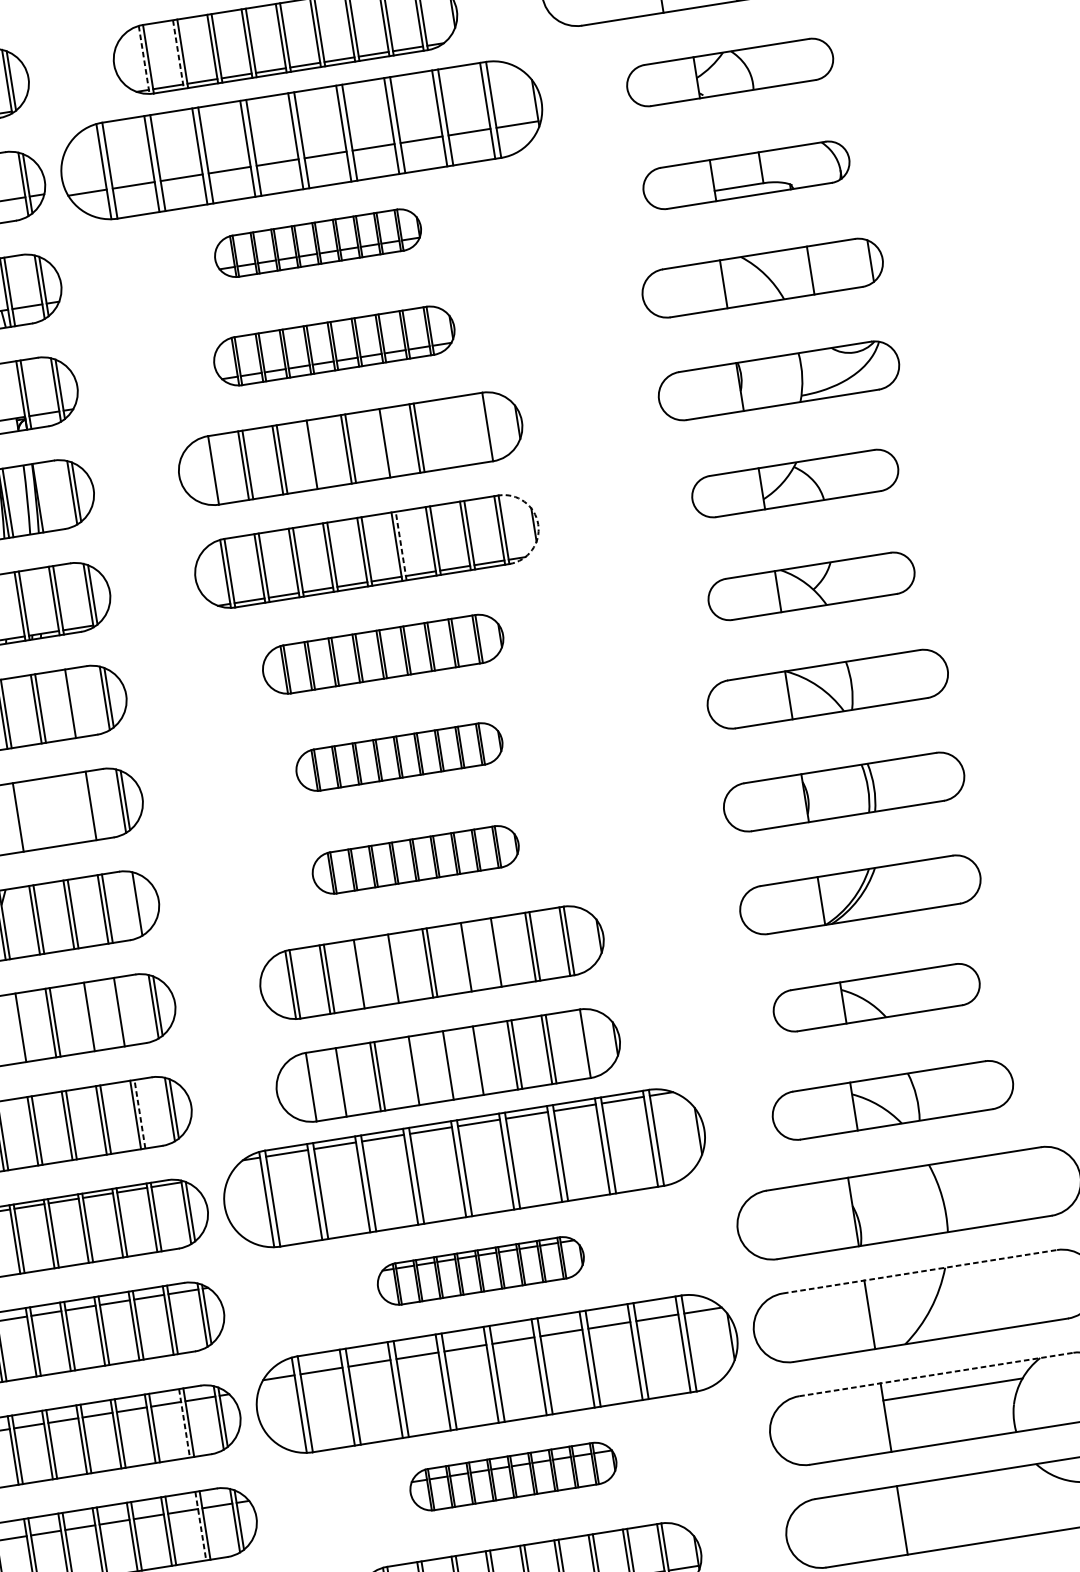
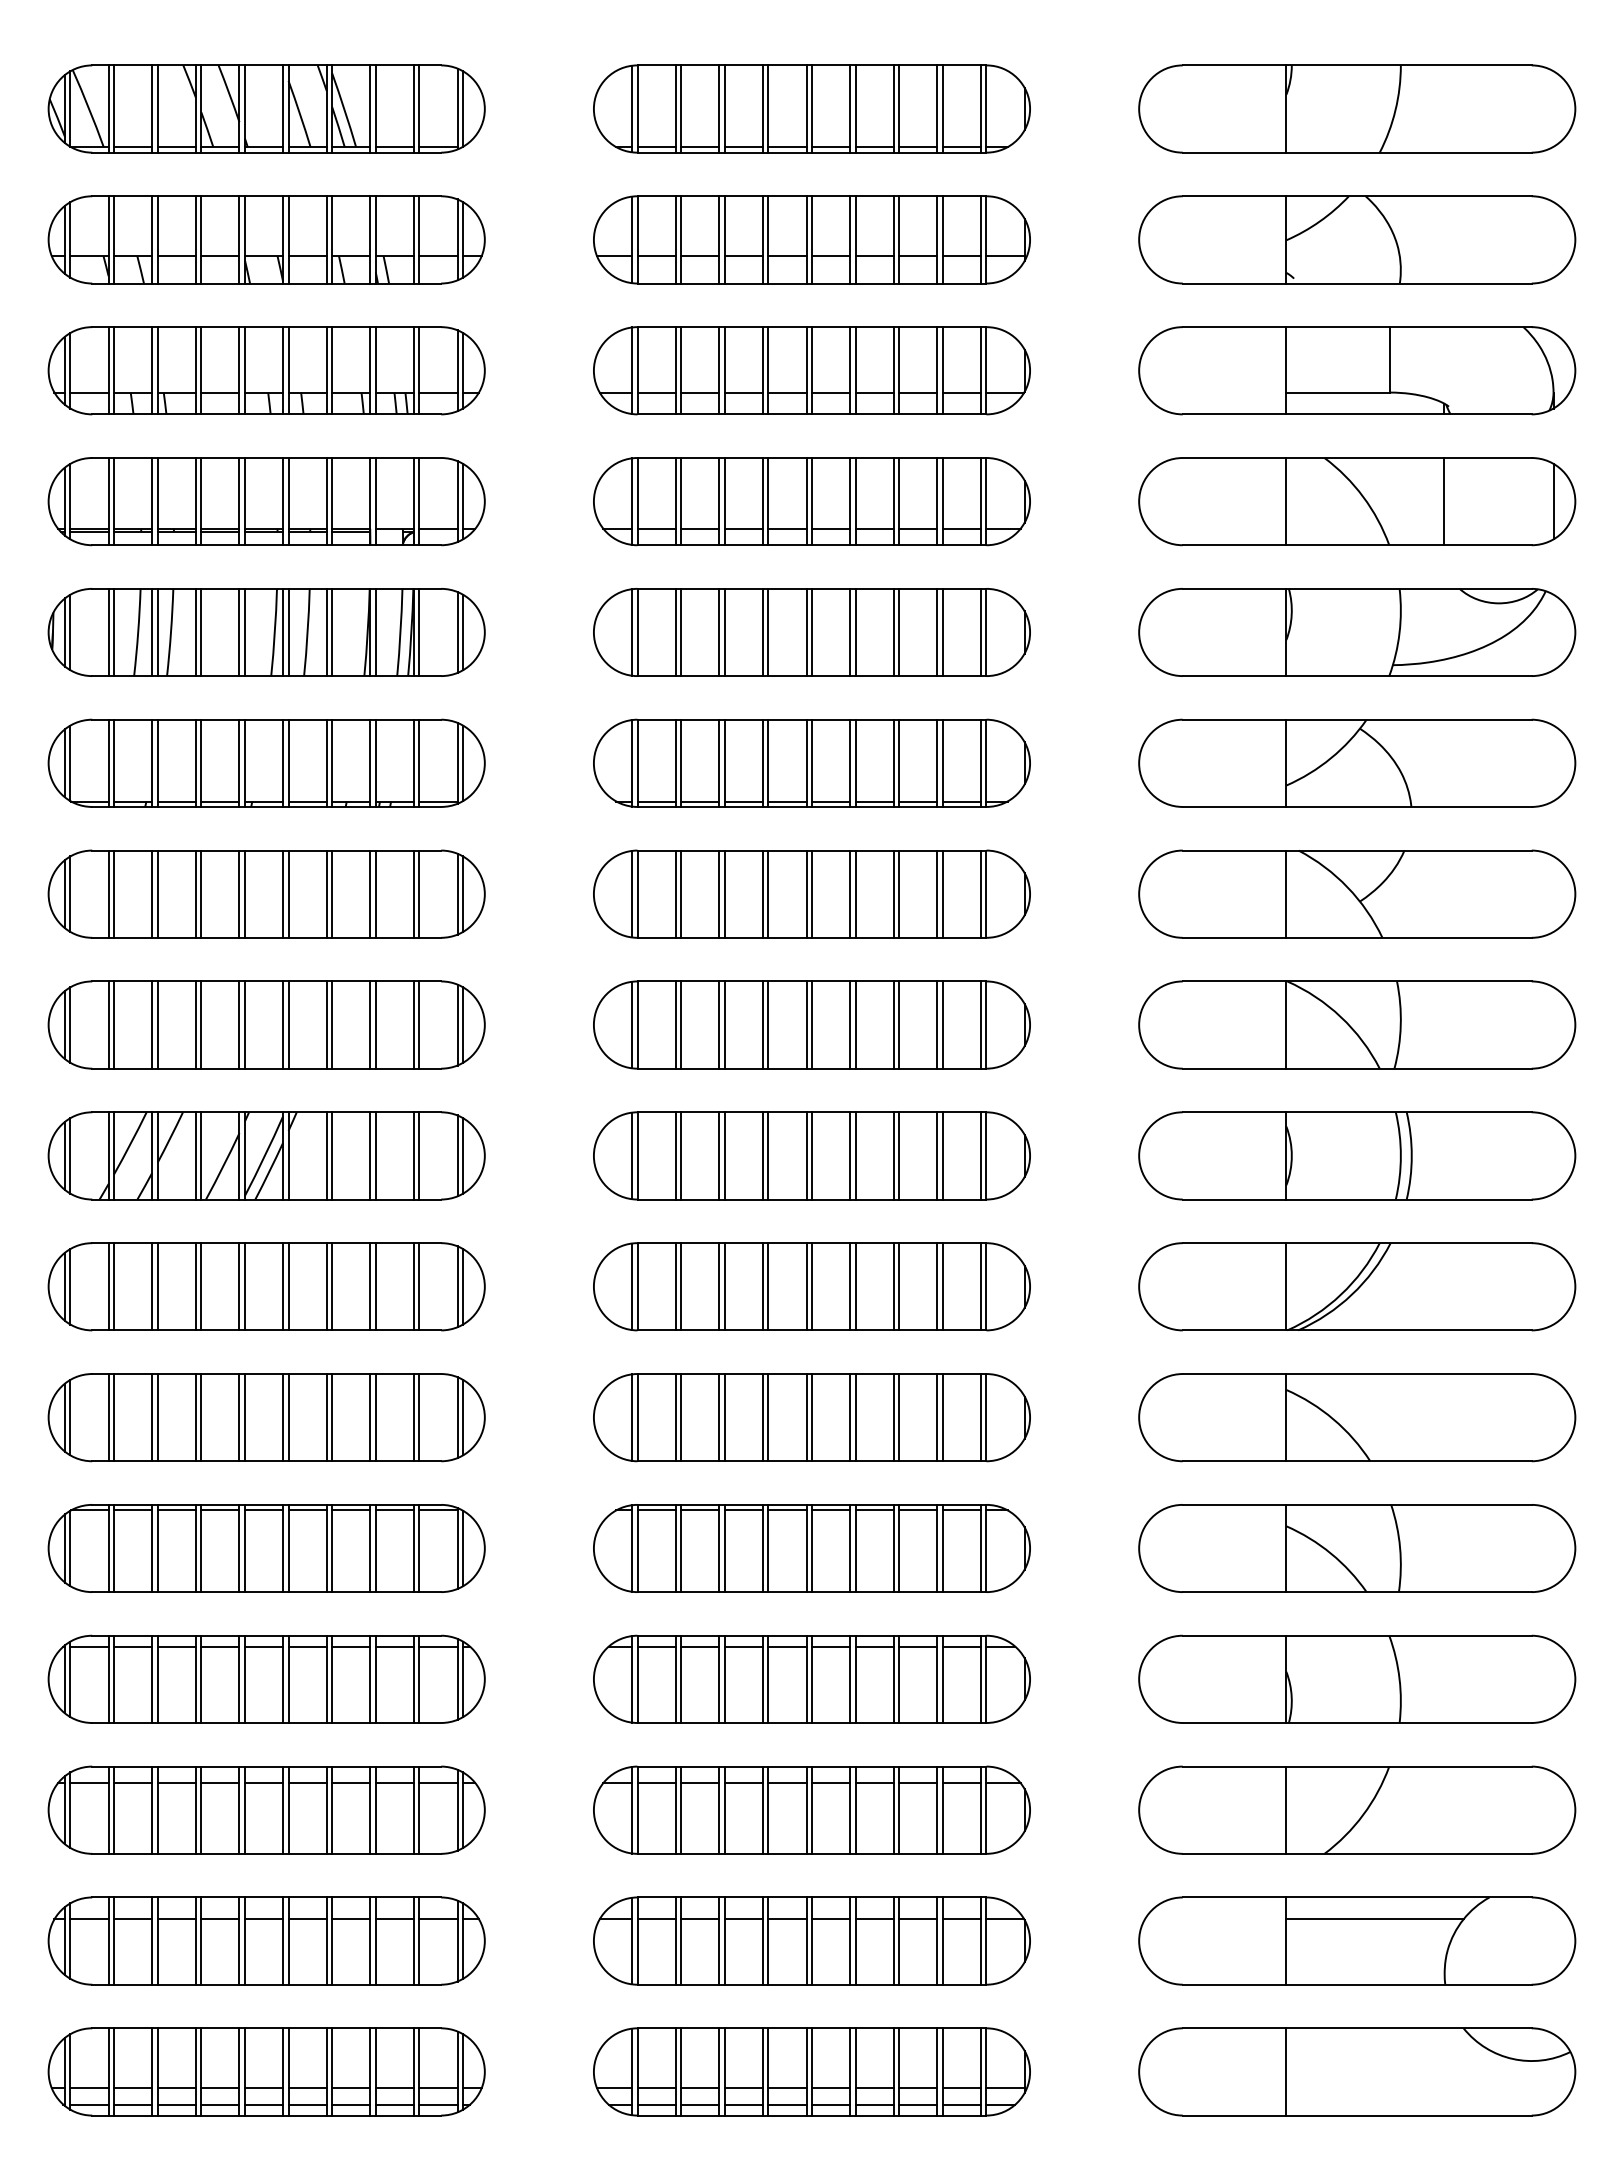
line: (178, 54) -> (675, 109), dashed -> solid
line: (144, 60) -> (632, 109), dashed -> solid
part: (730, 72) -> (1357, 239), size x1.67
part: (301, 140) -> (811, 239), size x0.71
part: (746, 175) -> (1357, 370), size x1.67
part: (317, 242) -> (811, 370), size x1.67
part: (762, 277) -> (1357, 501), size x1.43
part: (333, 345) -> (811, 501), size x1.43
part: (779, 380) -> (1357, 632), size x1.43
line: (483, 427) -> (981, 632), added
line: (453, 432) -> (942, 632), added
line: (449, 433) -> (937, 632), added
line: (380, 443) -> (850, 632), added
line: (316, 454) -> (768, 632), added
line: (209, 471) -> (632, 632), added
part: (795, 482) -> (1357, 762), size x1.67
line: (42, 497) -> (419, 632), added
arc: (538, 524) -> (1030, 763), dashed -> solid
line: (401, 546) -> (855, 763), dashed -> solid
part: (811, 585) -> (1357, 893), size x1.67
part: (382, 653) -> (811, 893), size x1.43
part: (827, 688) -> (1357, 1024), size x1.43
line: (74, 702) -> (419, 893), added
part: (399, 756) -> (811, 1024), size x1.67
part: (844, 791) -> (1357, 1155), size x1.43
line: (86, 806) -> (413, 1024), added
line: (56, 810) -> (375, 1024), added
line: (52, 811) -> (370, 1024), added
line: (22, 816) -> (332, 1024), added
part: (415, 859) -> (811, 1155), size x1.67
part: (860, 894) -> (1357, 1286), size x1.43
line: (141, 902) -> (463, 1155), added
line: (500, 951) -> (899, 1286), added
line: (462, 957) -> (850, 1286), added
line: (397, 967) -> (768, 1286), added
line: (363, 973) -> (724, 1286), added
part: (876, 997) -> (1357, 1417), size x1.67
line: (123, 1011) -> (419, 1286), added
line: (85, 1017) -> (370, 1286), added
line: (16, 1028) -> (283, 1286), added
line: (581, 1044) -> (981, 1417), added
line: (482, 1059) -> (855, 1417), added
line: (443, 1066) -> (806, 1417), added
line: (409, 1071) -> (762, 1417), added
line: (345, 1081) -> (681, 1417), added
line: (307, 1087) -> (632, 1417), added
part: (893, 1100) -> (1357, 1548), size x1.43
line: (140, 1114) -> (419, 1417), dashed -> solid
part: (464, 1168) -> (811, 1548), size x0.71
part: (480, 1270) -> (811, 1678), size x1.67
line: (920, 1271) -> (1357, 1766), dashed -> solid
part: (496, 1373) -> (811, 1809), size x0.71
line: (936, 1374) -> (1357, 1897), dashed -> solid
line: (184, 1423) -> (413, 1810), dashed -> solid
part: (512, 1476) -> (811, 1940), size x1.67
line: (200, 1526) -> (413, 1941), dashed -> solid

